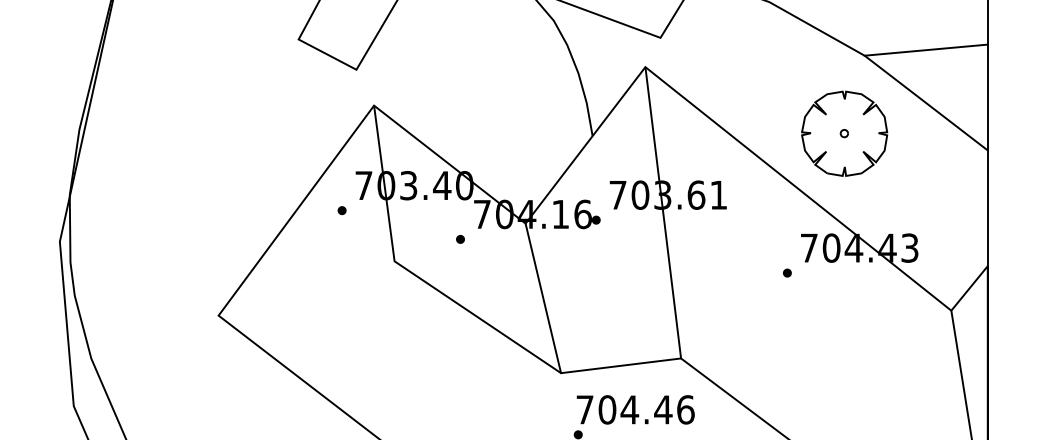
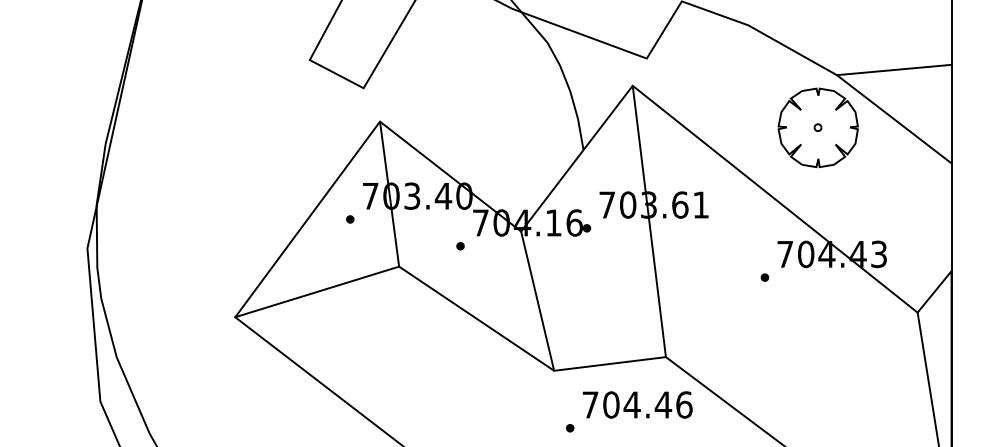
part: (843, 133) -> (817, 127), moved
line: (306, 288) -> (317, 291), added
text: (635, 409) -> (637, 404), moved

